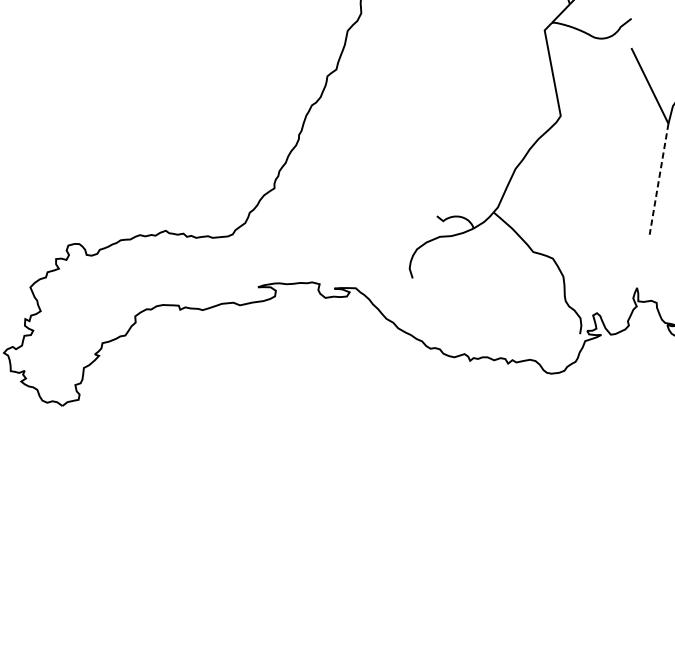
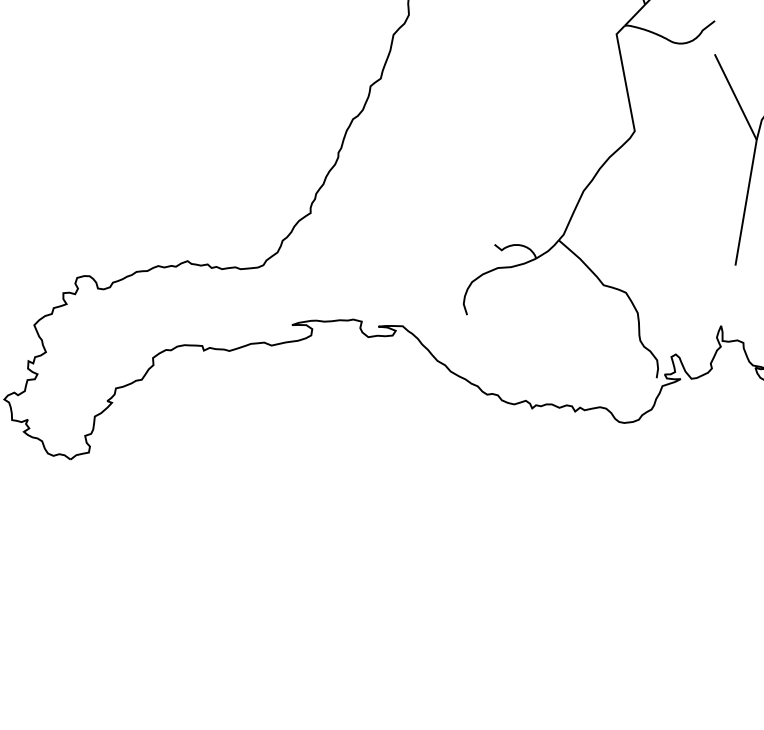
line: (659, 178) -> (746, 202), dashed -> solid

